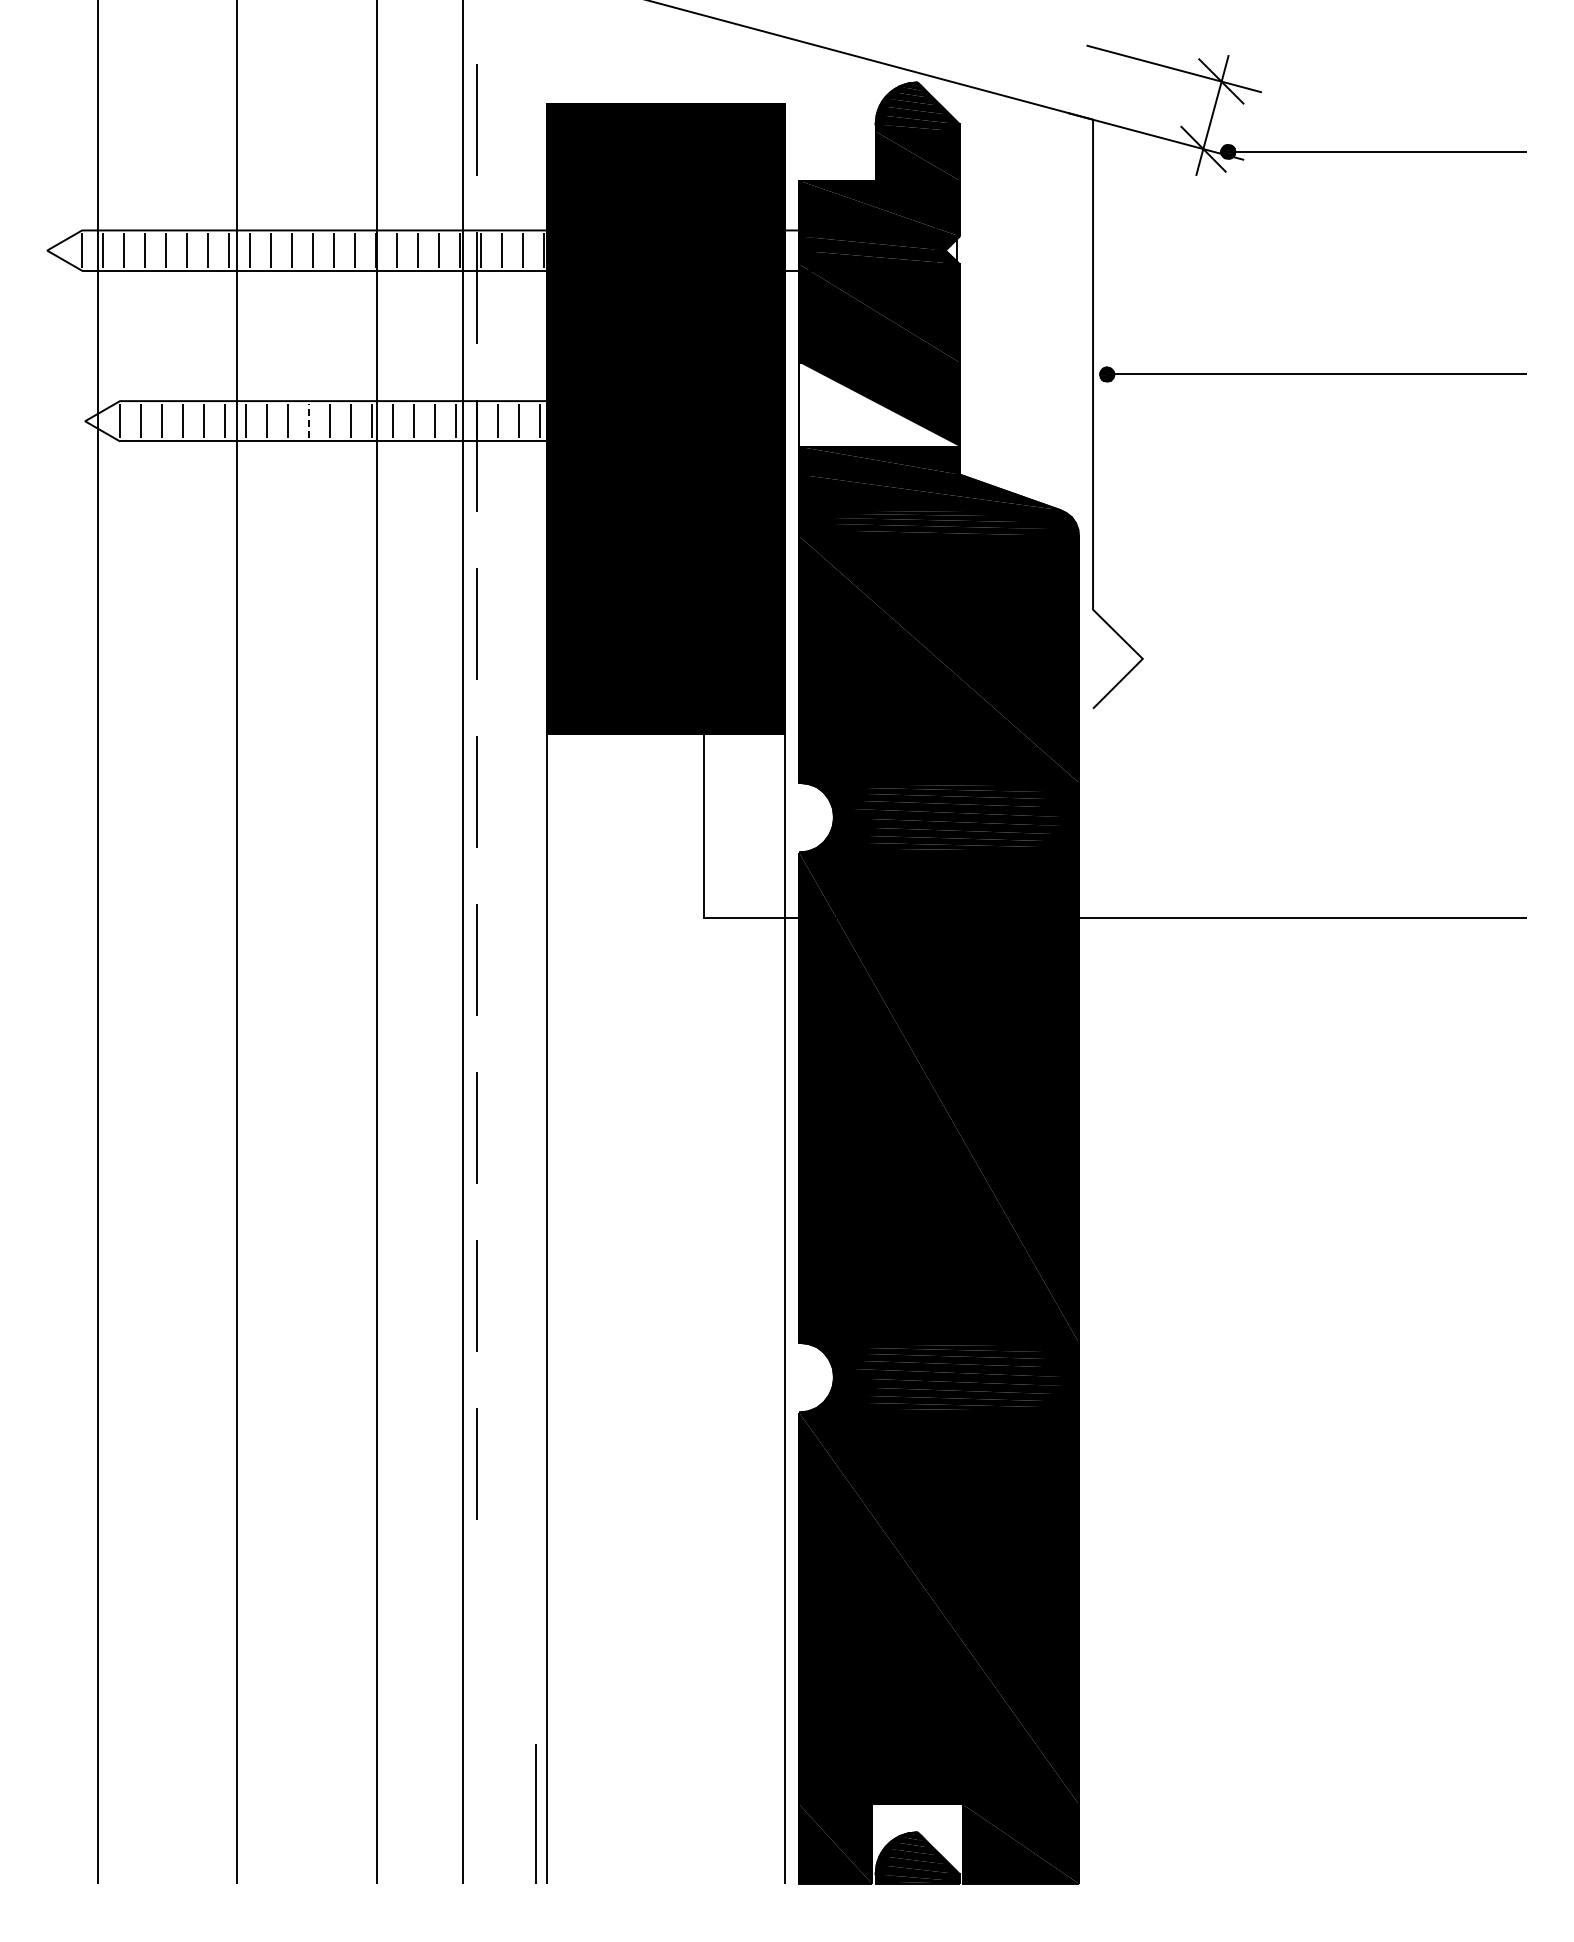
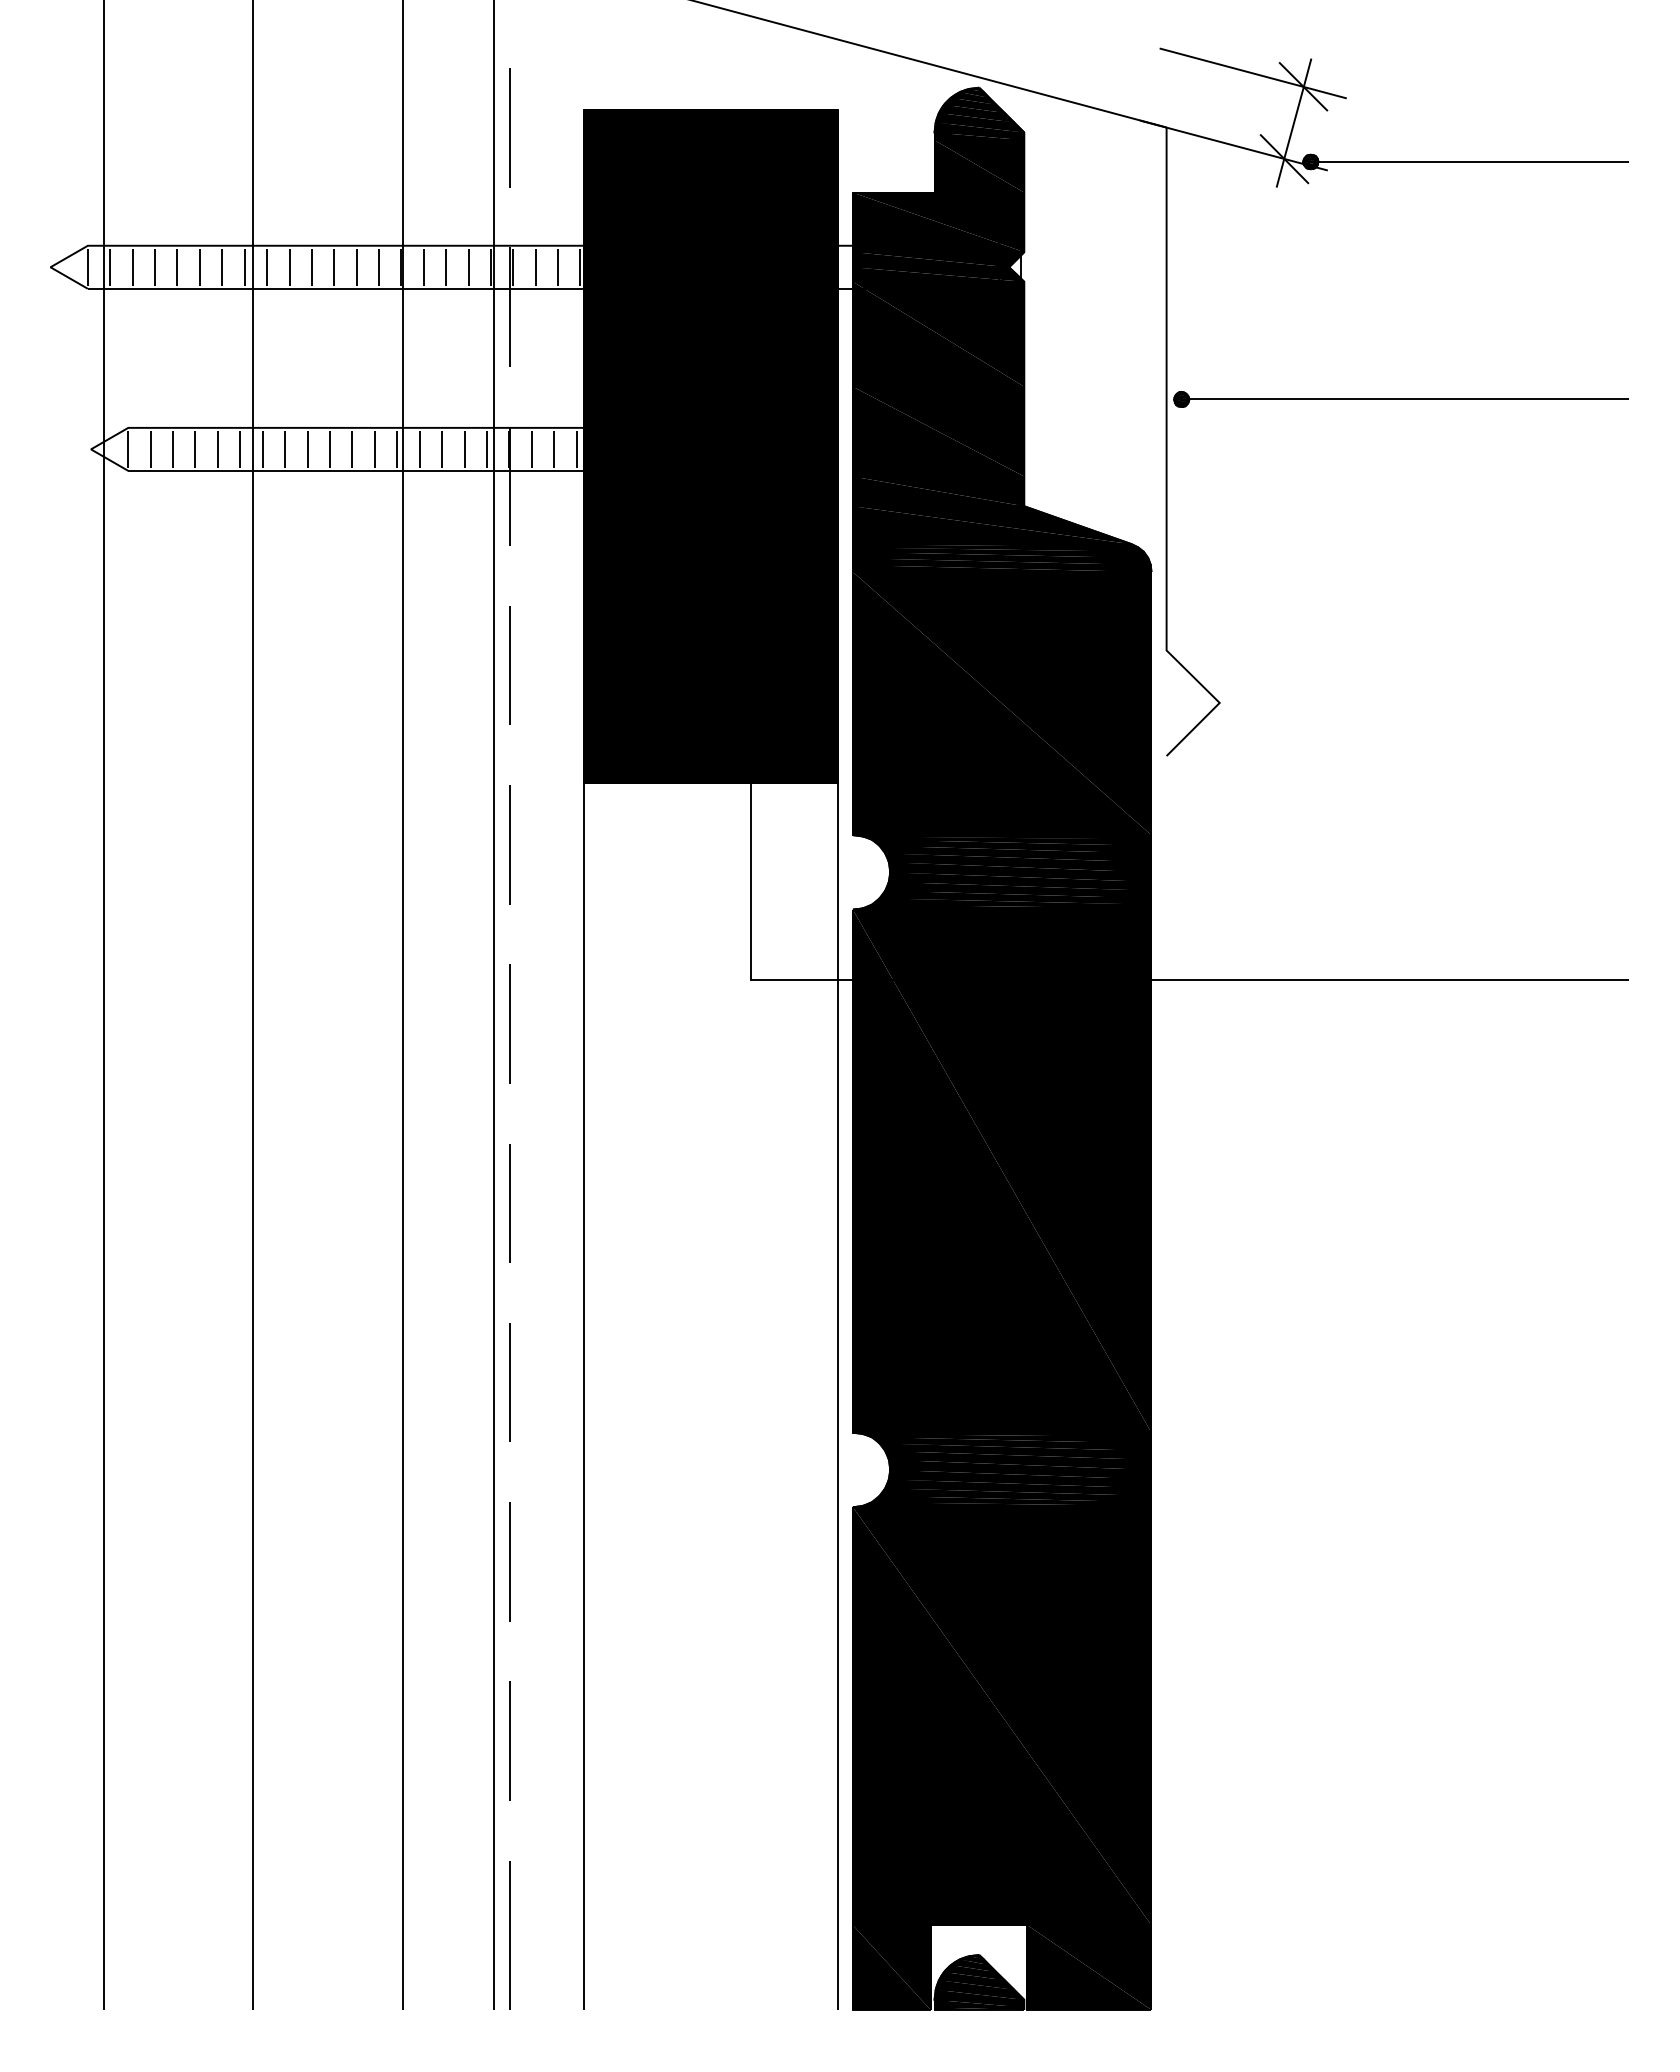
fill: (879, 404) -> (938, 431), added
line: (309, 420) -> (330, 448), dashed -> solid
line: (476, 1631) -> (508, 1740), added
line: (535, 1813) -> (508, 1935), moved

